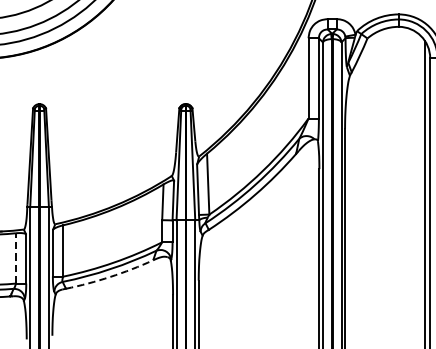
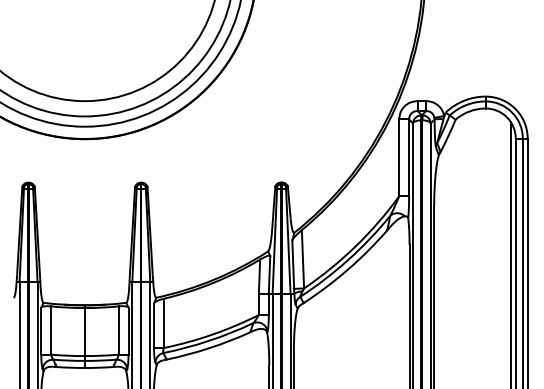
line: (15, 258) -> (118, 330), dashed -> solid
arc: (110, 277) -> (209, 348), dashed -> solid

